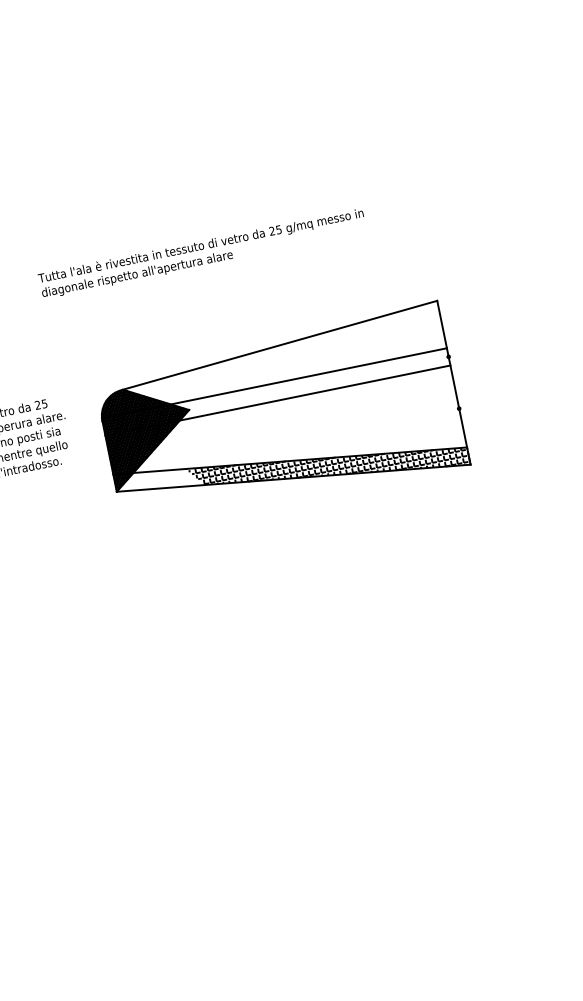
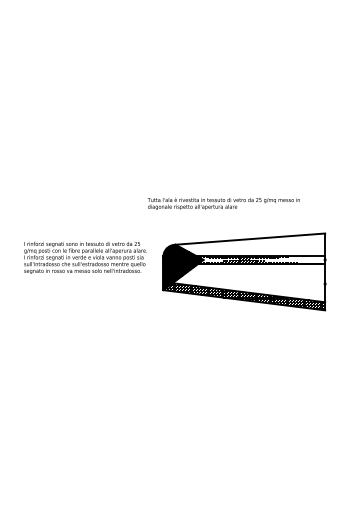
text: (201, 253) -> (223, 203), moved
hatch: (274, 391) -> (243, 259), added
hatch: (158, 479) -> (183, 288), added

